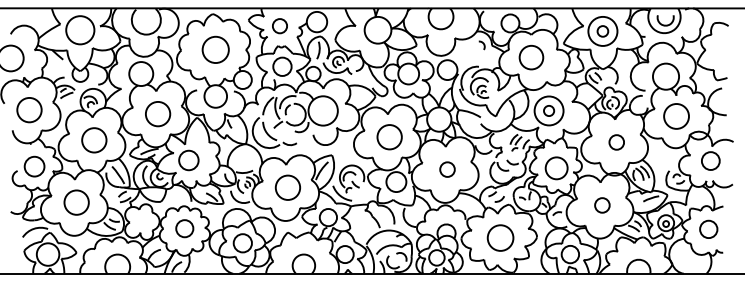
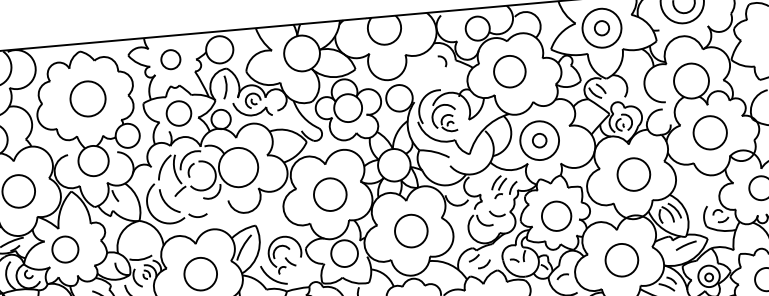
circle: (616, 142) -> (633, 174), size x1.67
circle: (447, 169) -> (411, 230), size x1.67
circle: (602, 205) -> (622, 260), size x1.67

